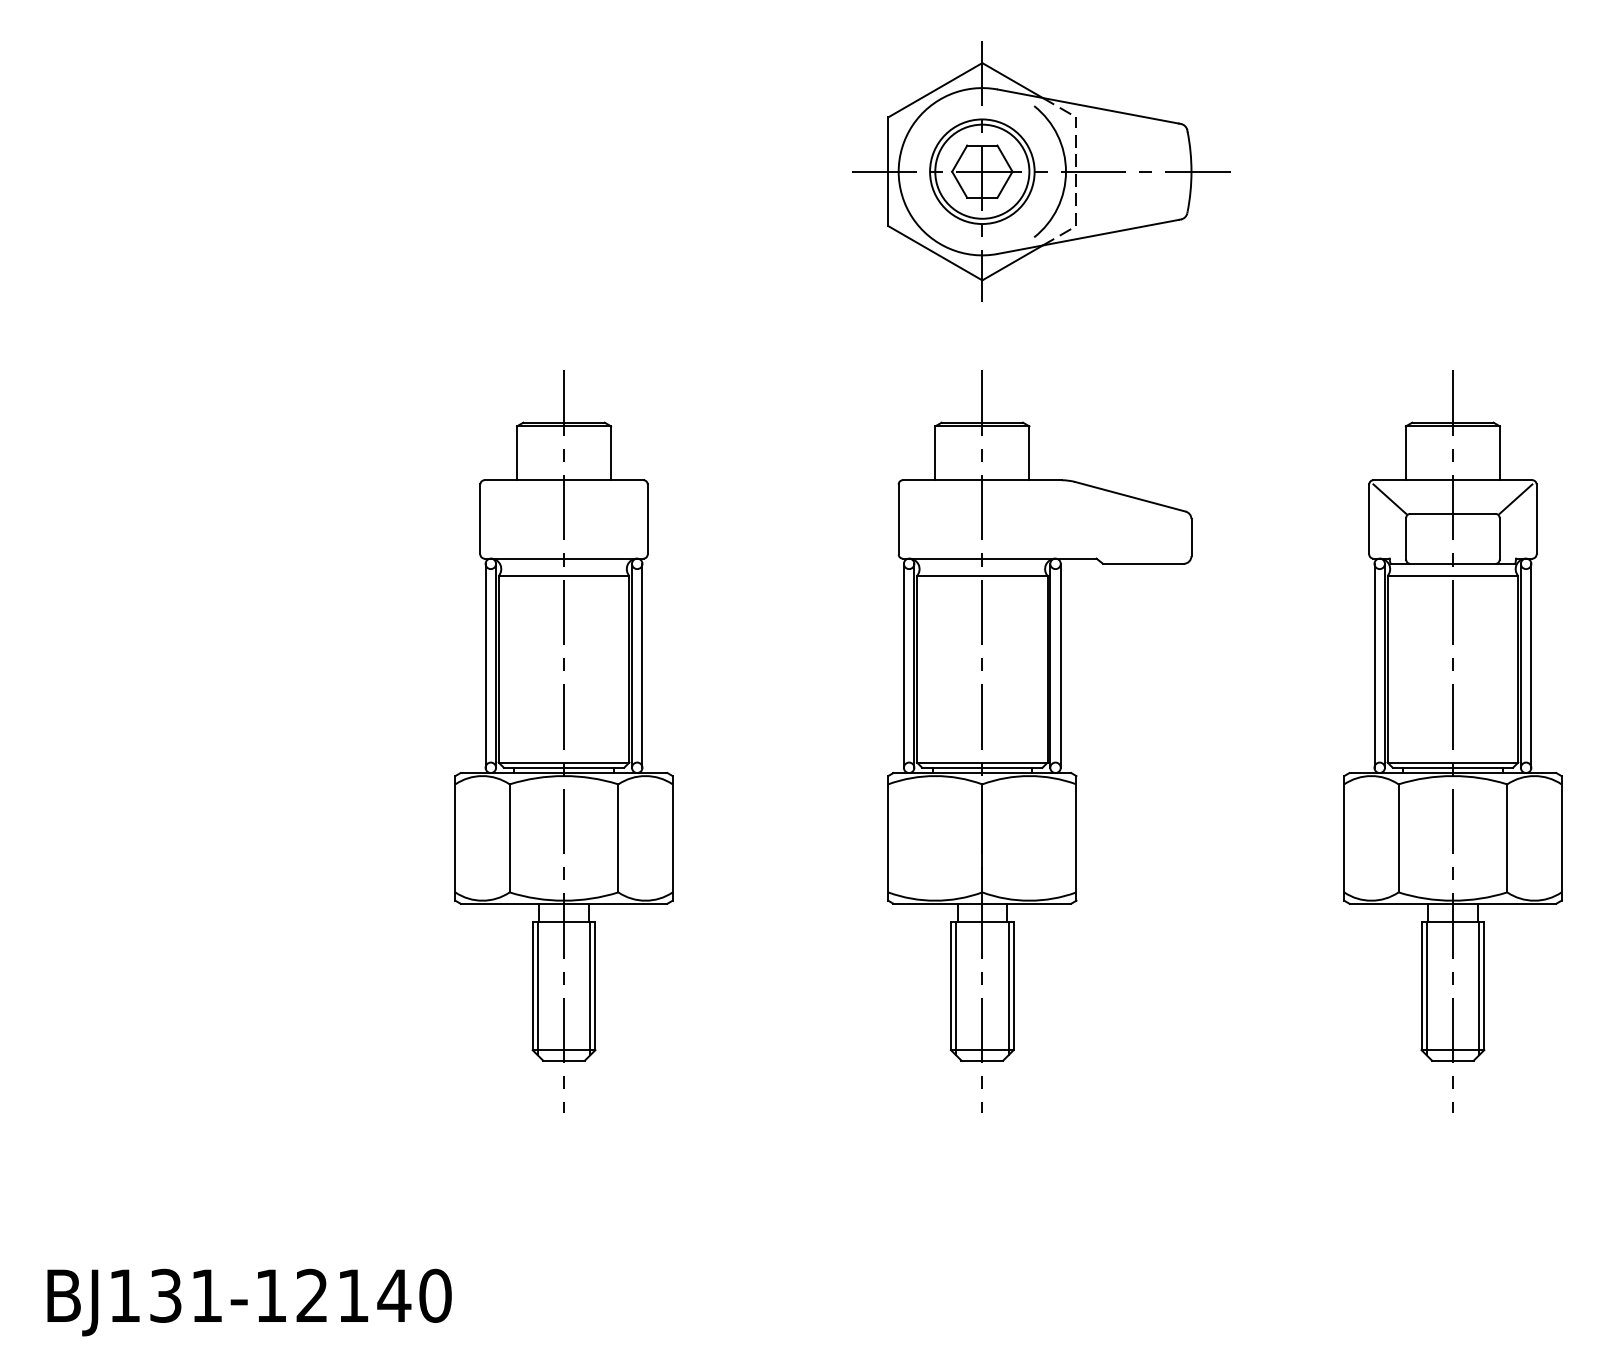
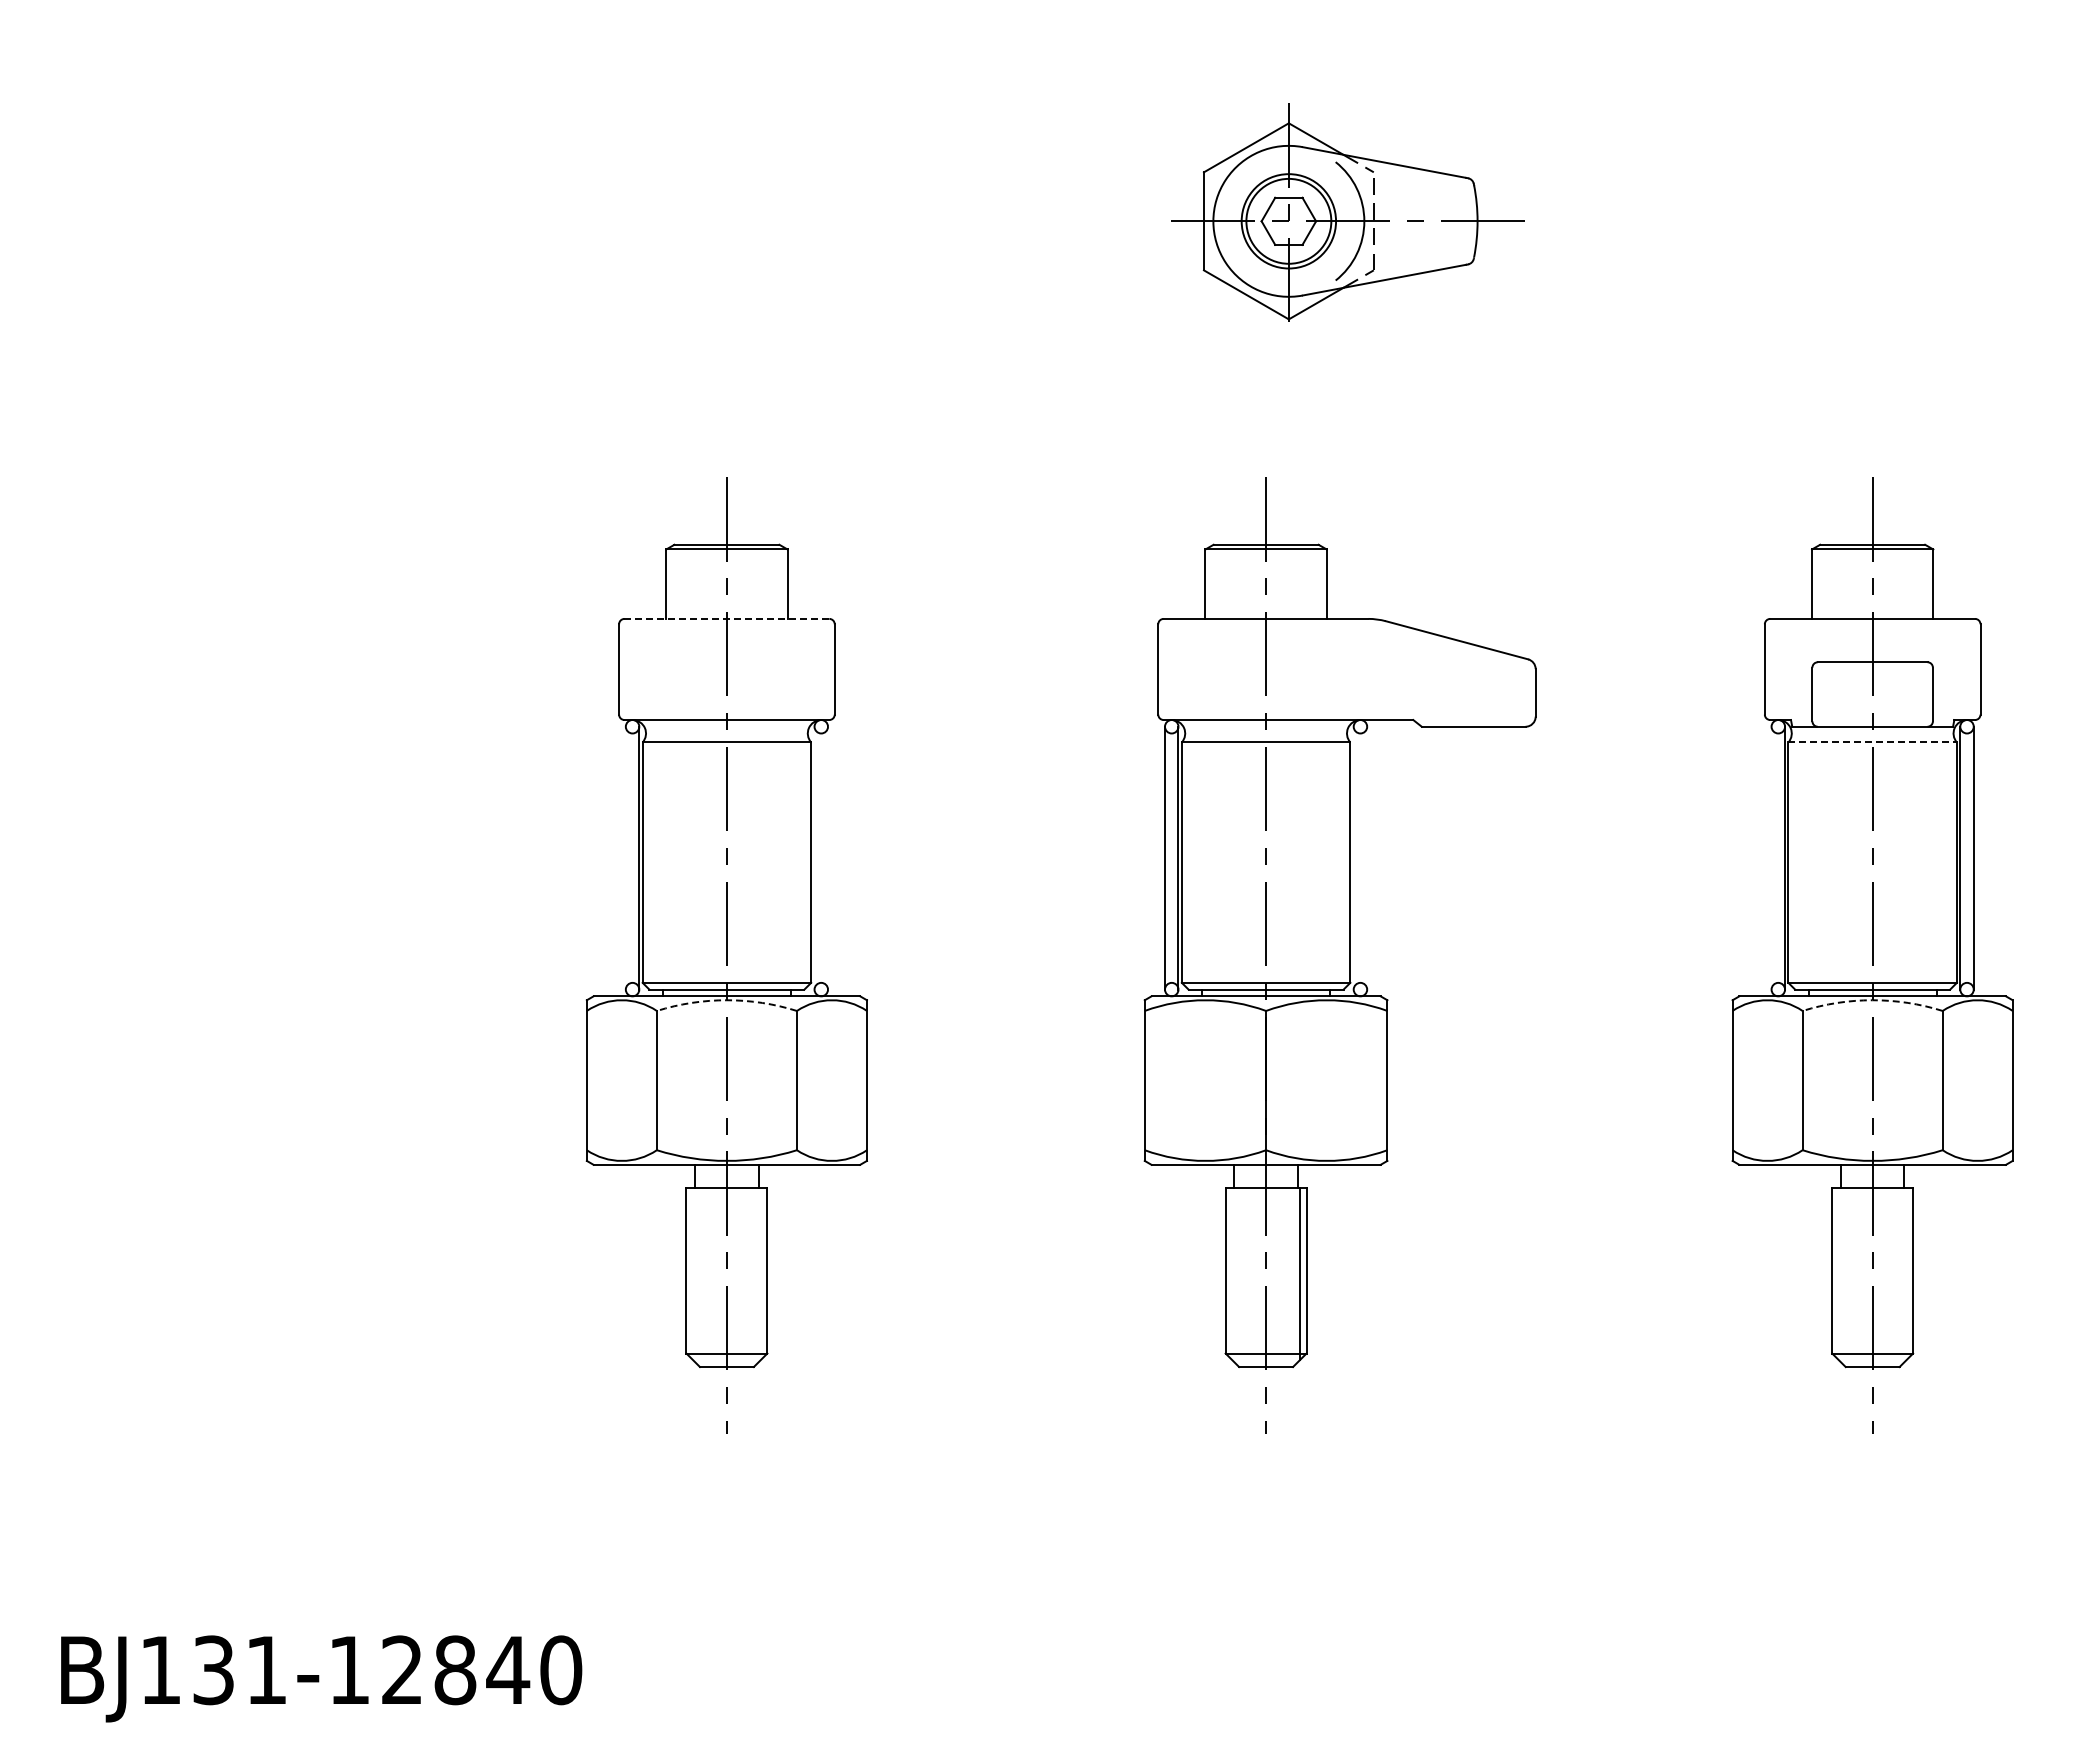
part: (1040, 171) -> (1341, 221), size x0.7
line: (563, 479) -> (726, 618), solid -> dashed
line: (1389, 499) -> (1791, 643), removed
line: (1515, 499) -> (1953, 643), removed
line: (1453, 576) -> (1873, 742), solid -> dashed
line: (485, 665) -> (625, 857), removed
line: (631, 665) -> (814, 857), removed
line: (642, 665) -> (828, 857), removed
line: (1050, 665) -> (1353, 857), removed
line: (1061, 665) -> (1367, 857), removed
line: (1374, 665) -> (1771, 857), removed
arc: (563, 776) -> (726, 1000), solid -> dashed
arc: (1452, 776) -> (1872, 1000), solid -> dashed
line: (537, 988) -> (692, 1273), removed
line: (590, 988) -> (760, 1273), removed
line: (956, 988) -> (1232, 1273), removed
line: (1426, 988) -> (1838, 1273), removed
line: (1479, 988) -> (1906, 1273), removed
text: (353, 1296) -> (455, 1670), BJ131-12140 -> BJ131-12840

